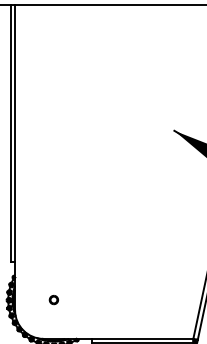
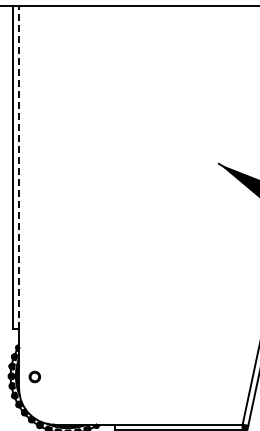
line: (15, 132) -> (19, 166), solid -> dashed
part: (53, 299) -> (34, 376), moved

